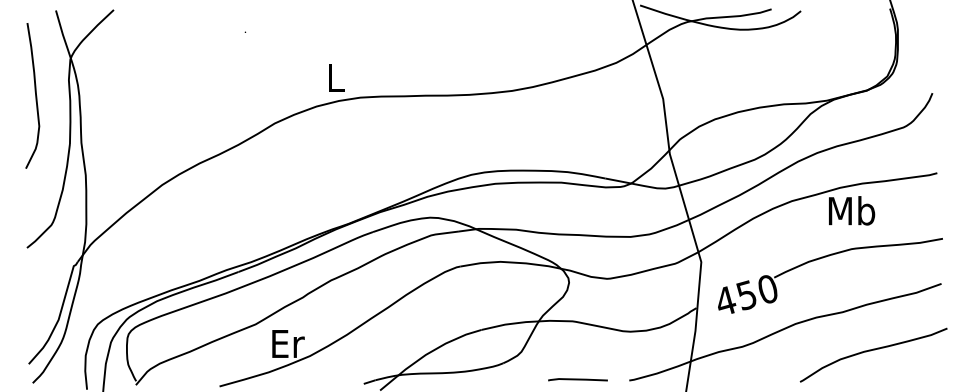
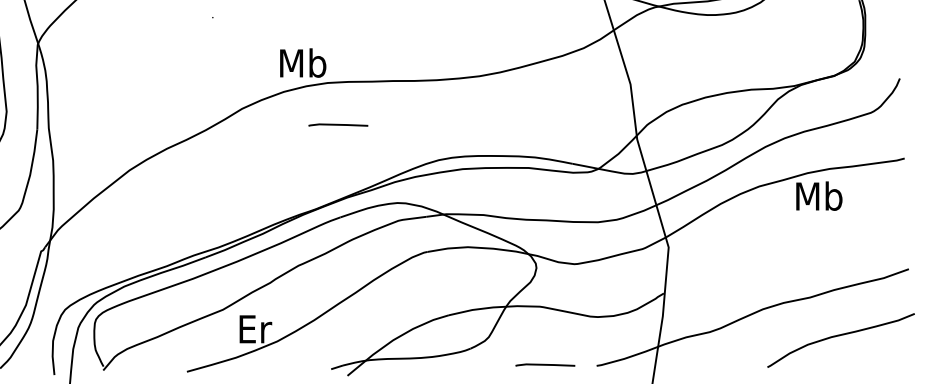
text: (335, 77) -> (302, 62), L -> Mb
curve: (370, 139) -> (337, 124), added
part: (823, 258) -> (790, 243), removed

